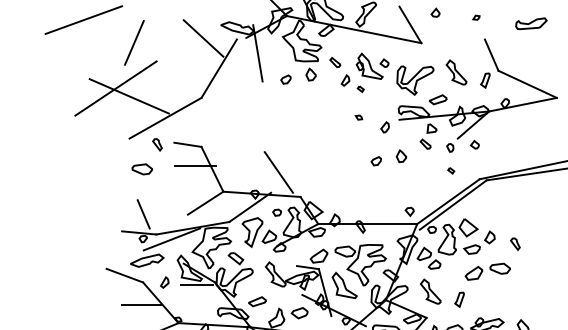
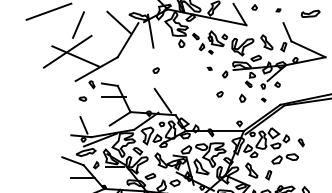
part: (284, 79) -> (155, 70), moved
part: (401, 154) -> (242, 97), moved
part: (141, 168) -> (82, 98), size x0.6

